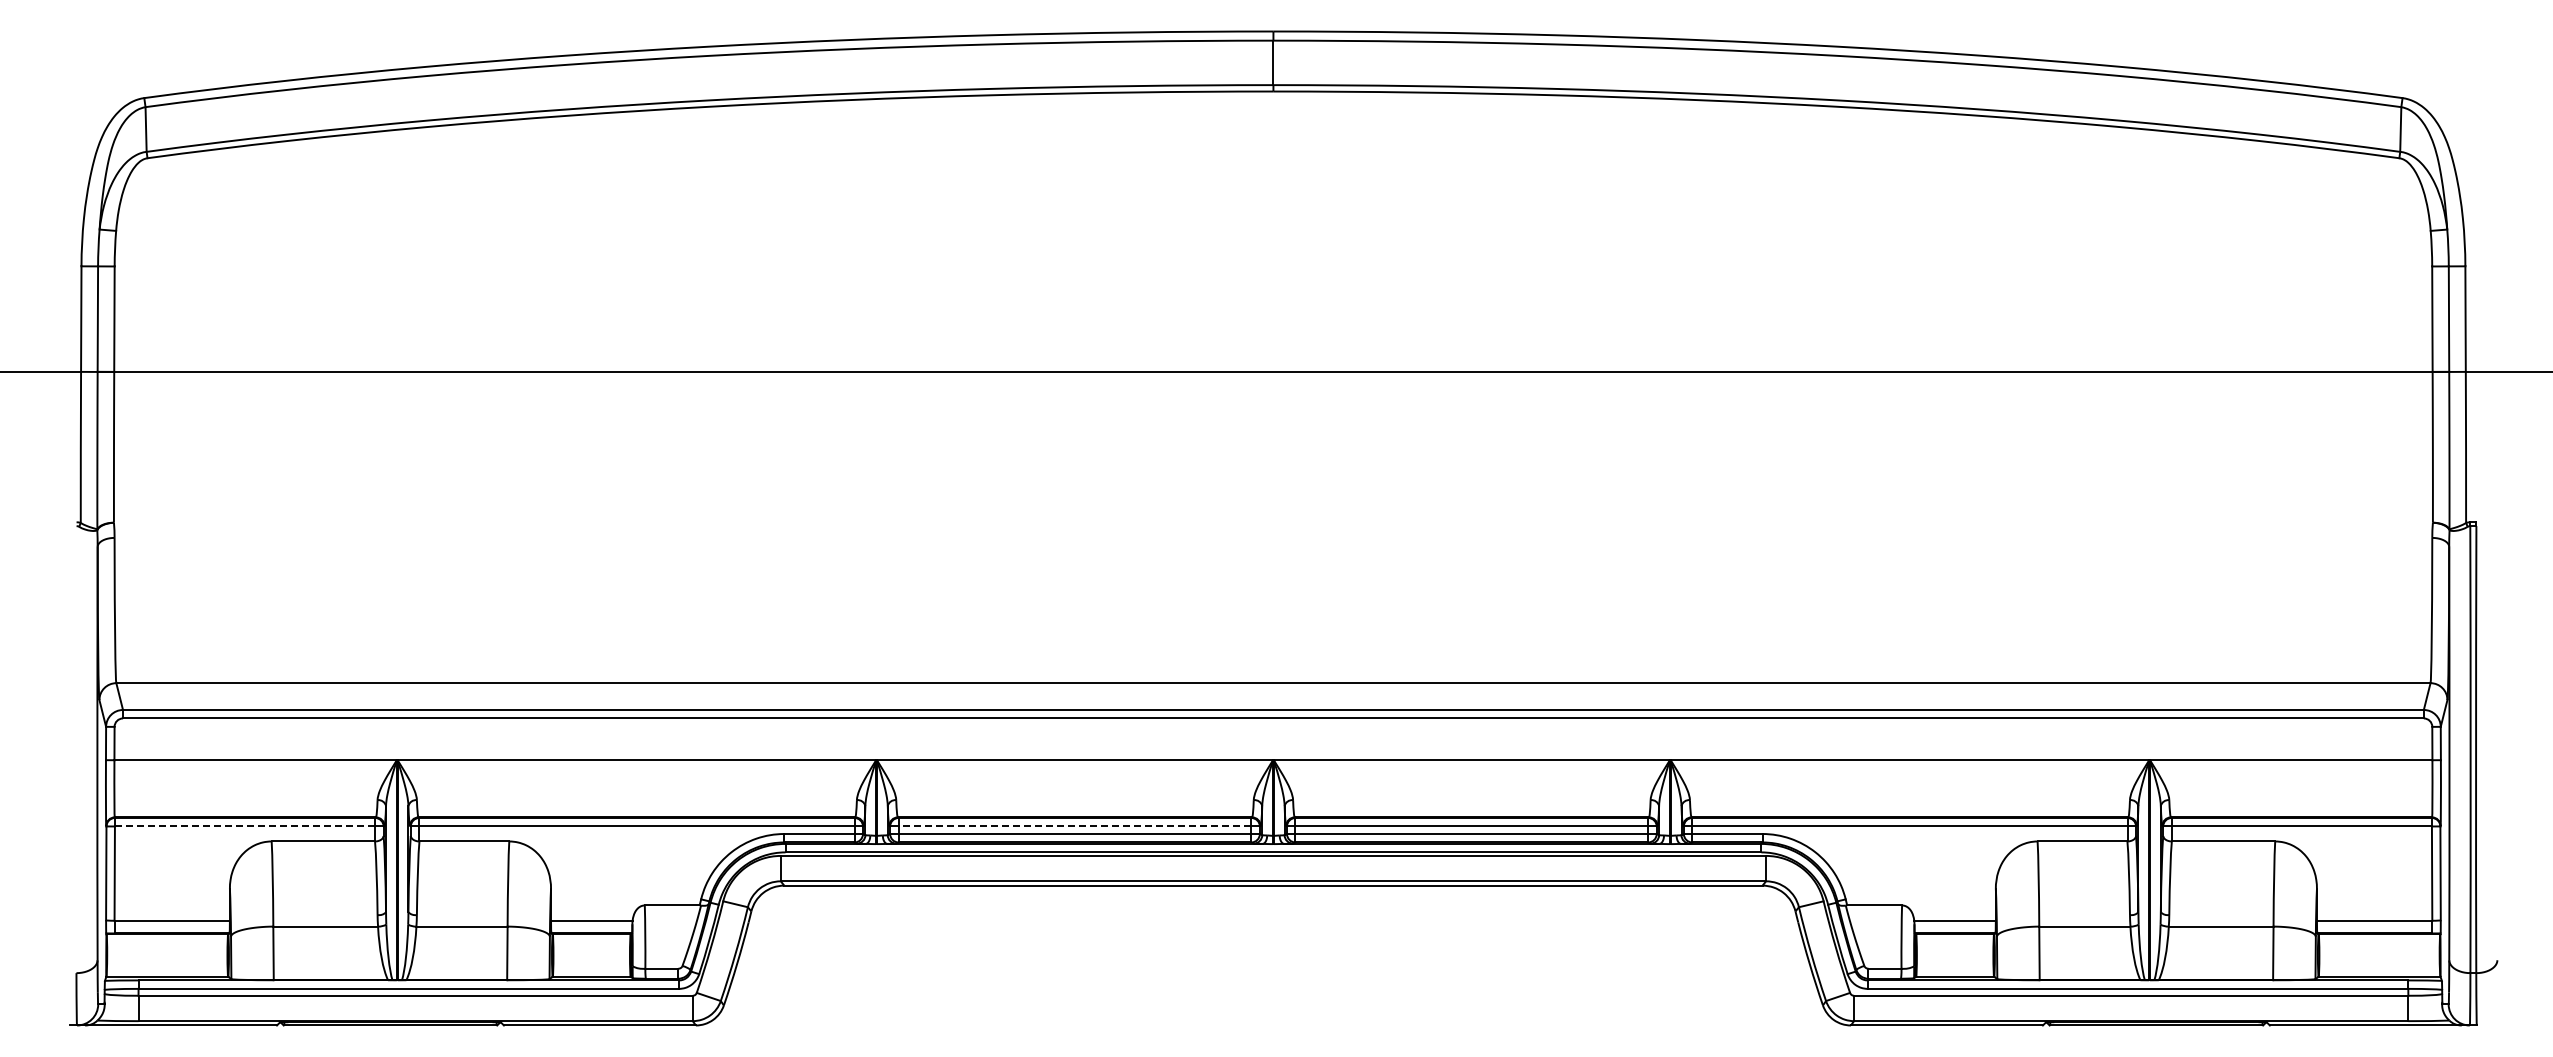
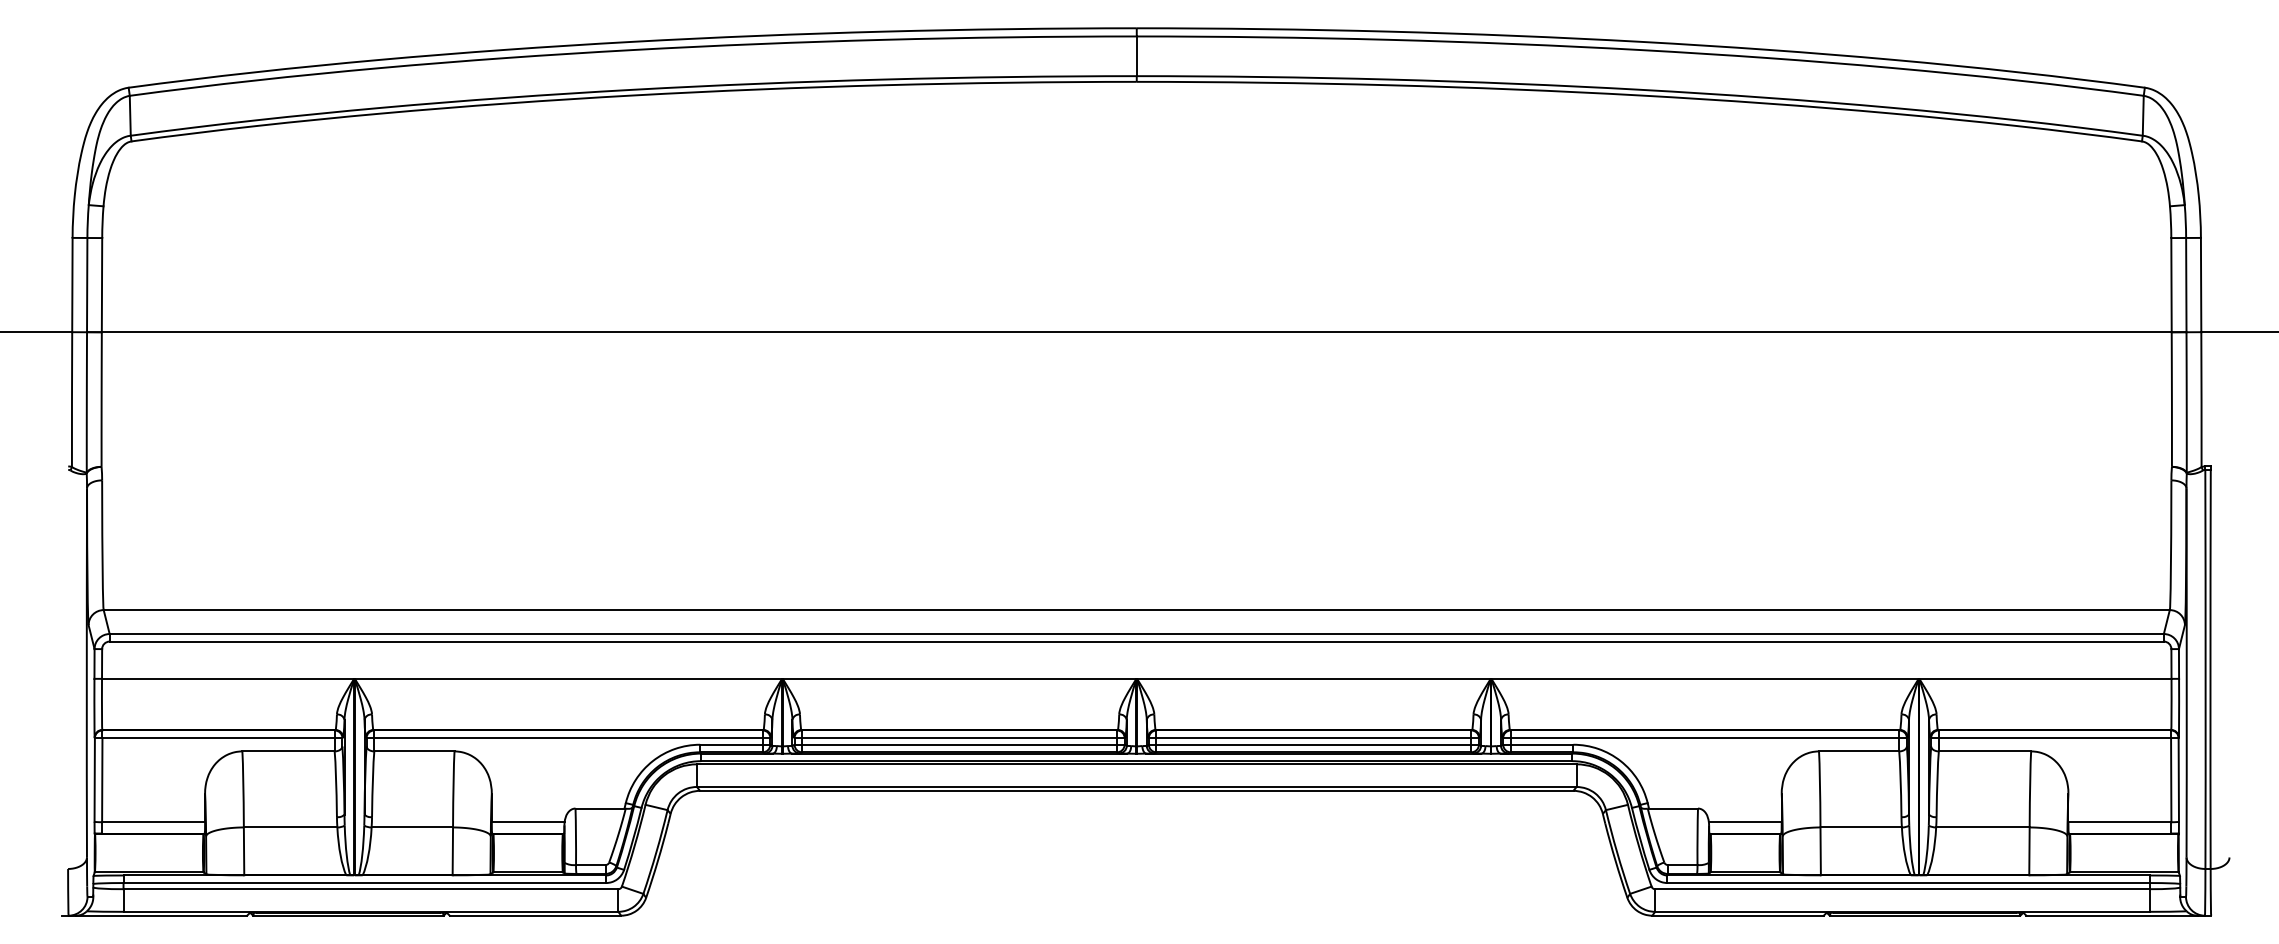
line: (245, 826) -> (219, 738), dashed -> solid
line: (1074, 826) -> (959, 738), dashed -> solid

